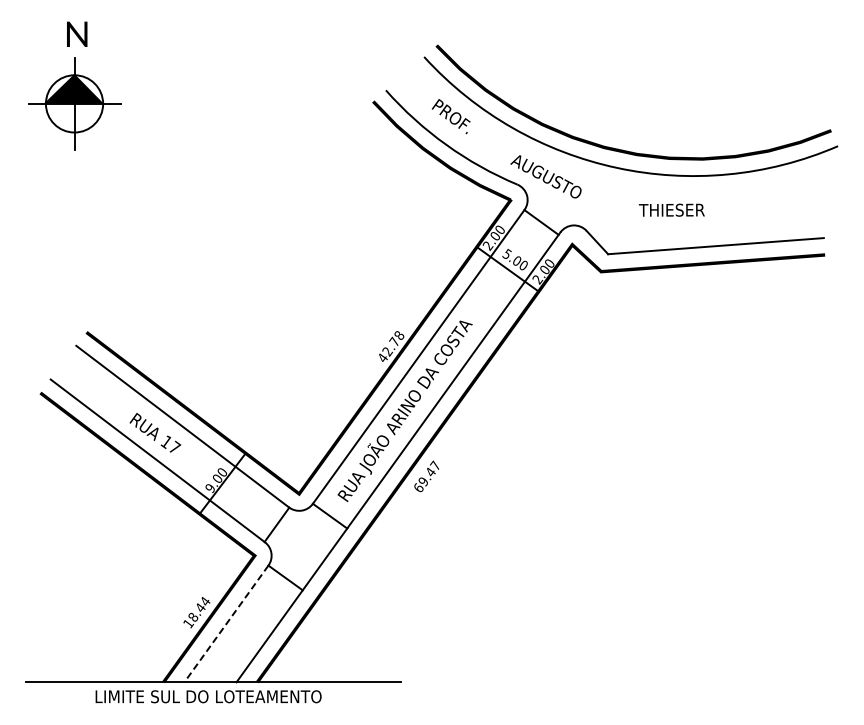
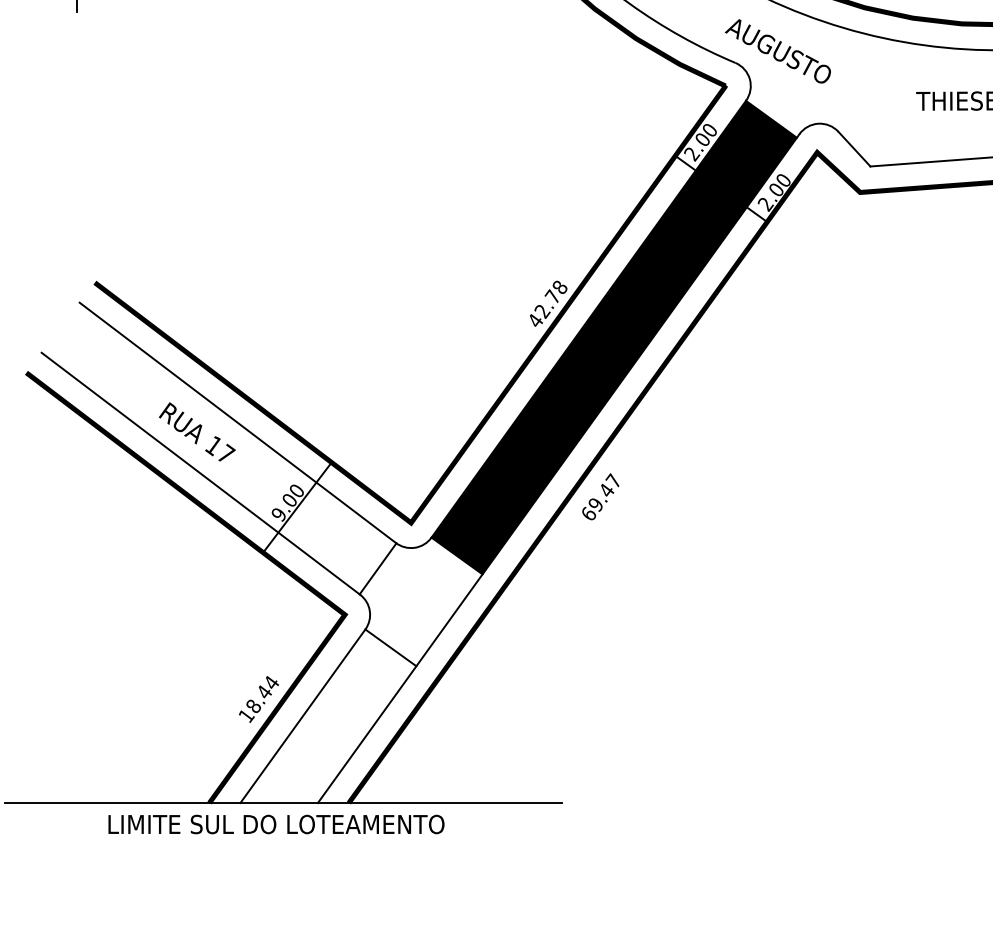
fill: (435, 369) -> (613, 337), added
line: (226, 623) -> (303, 715), dashed -> solid

